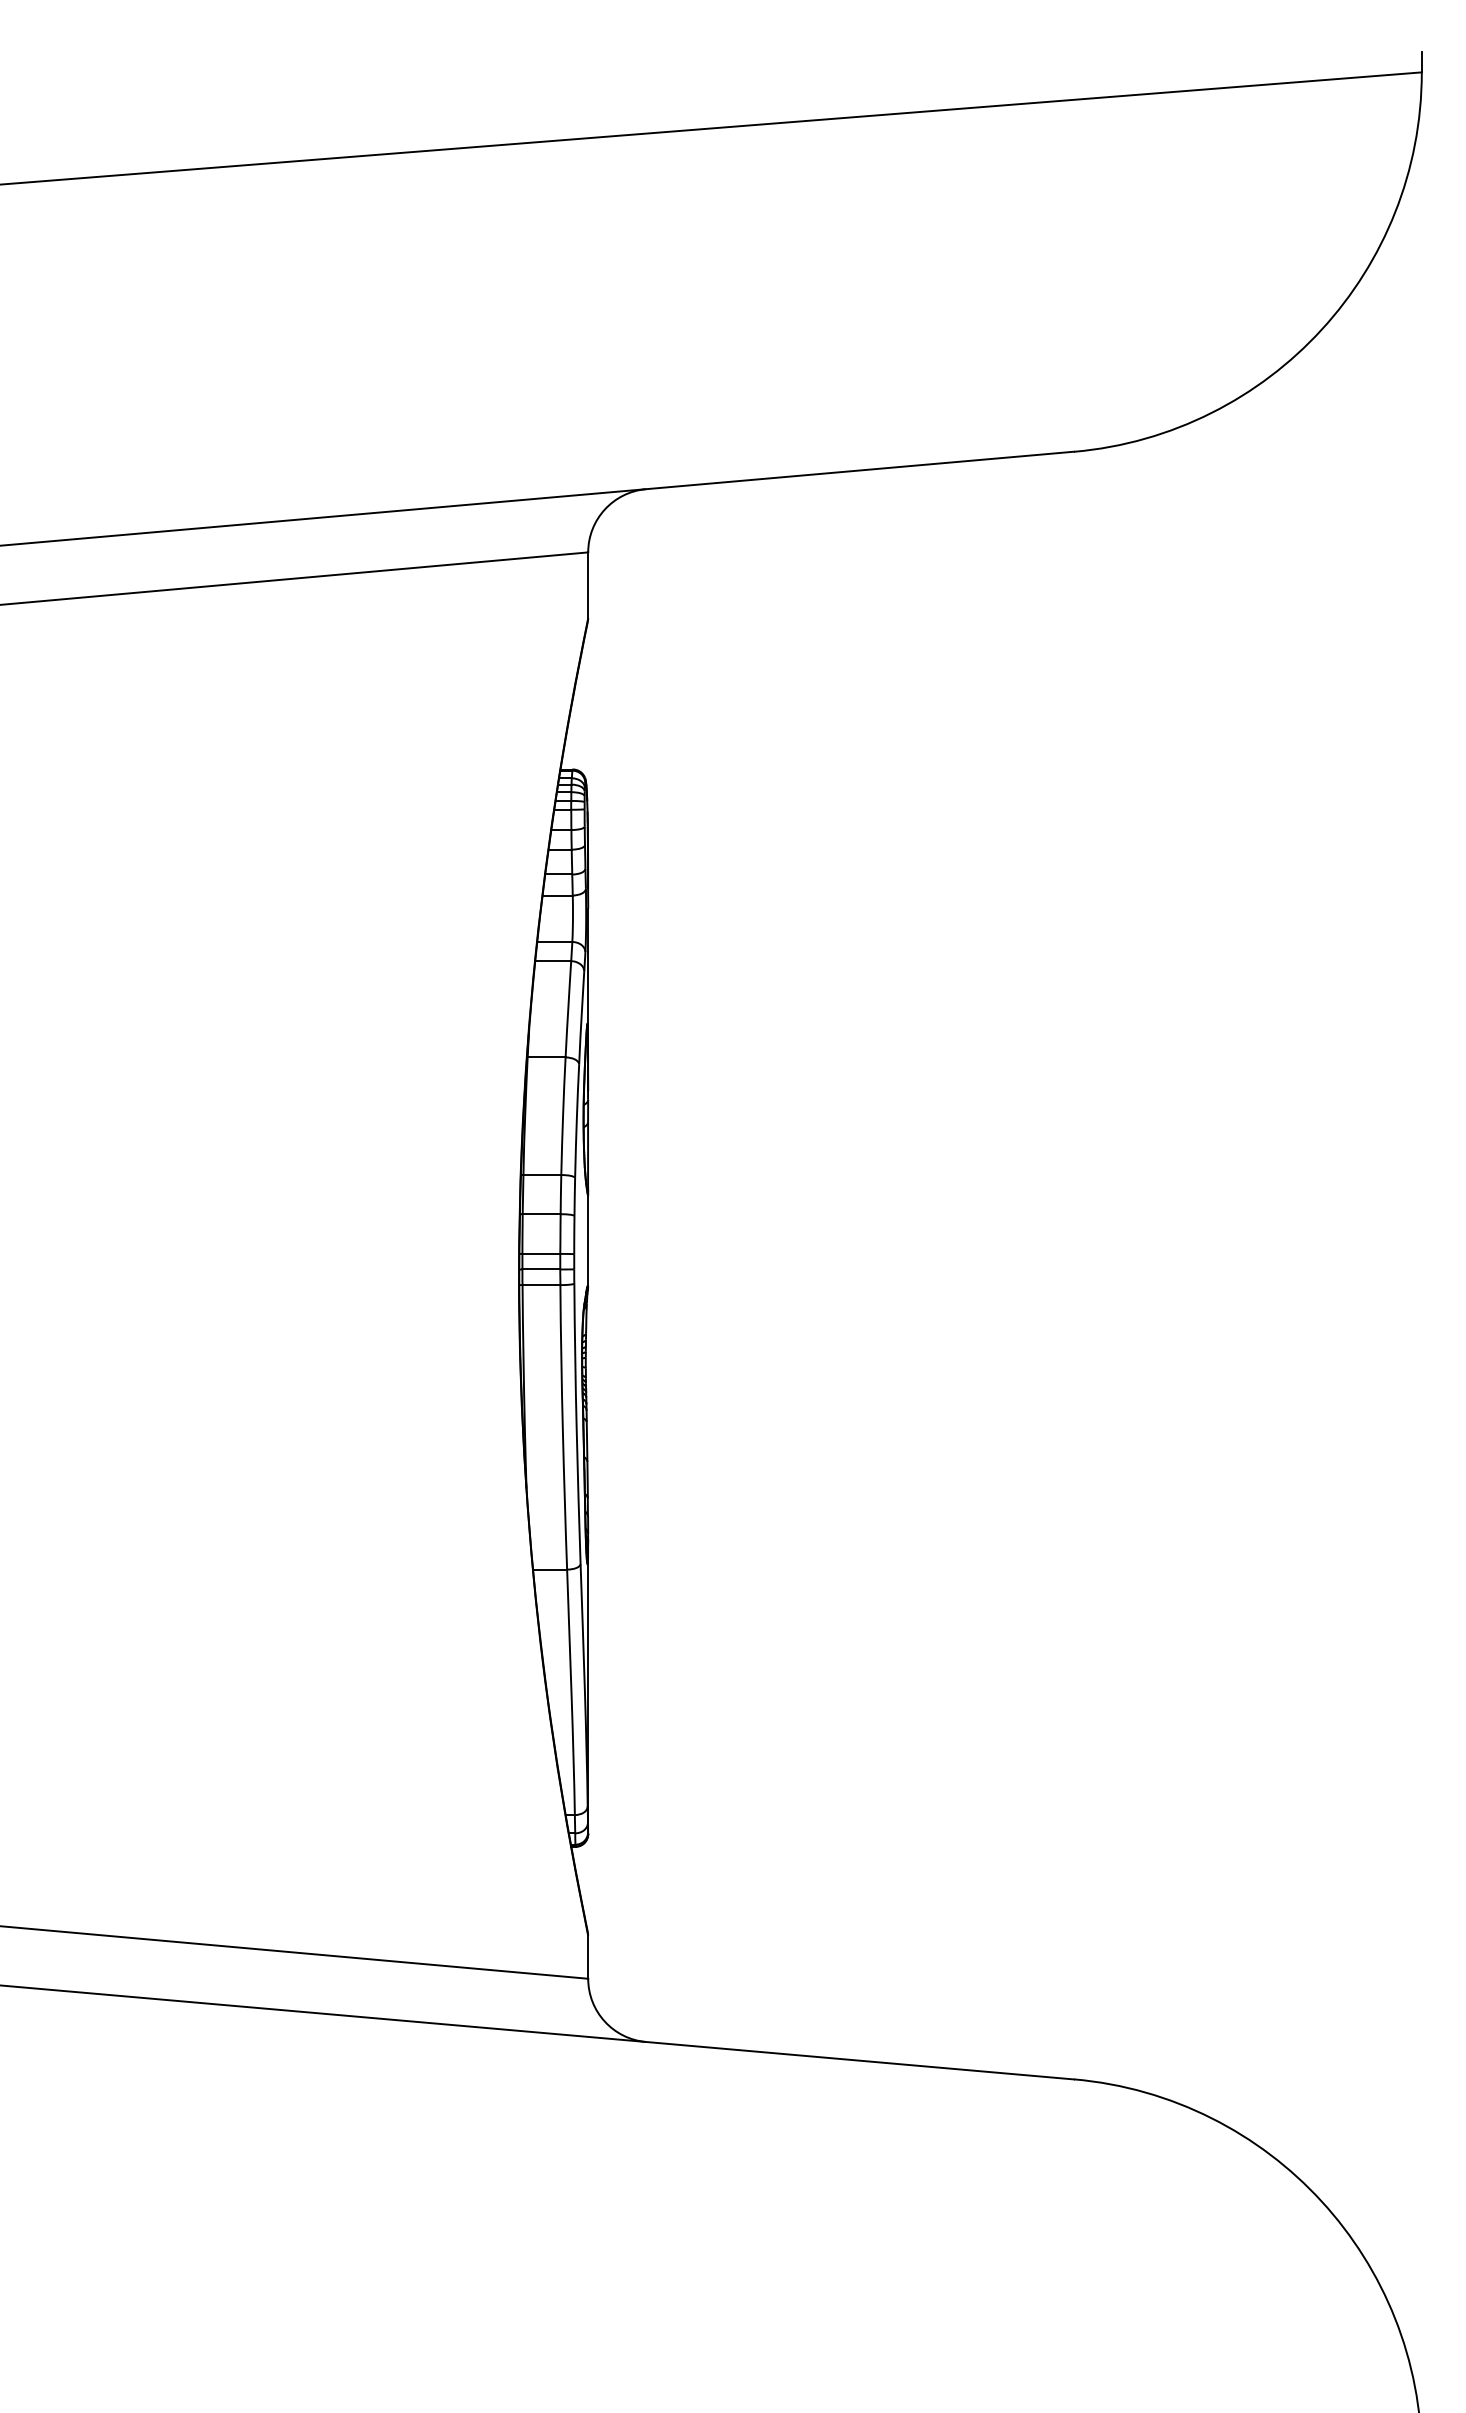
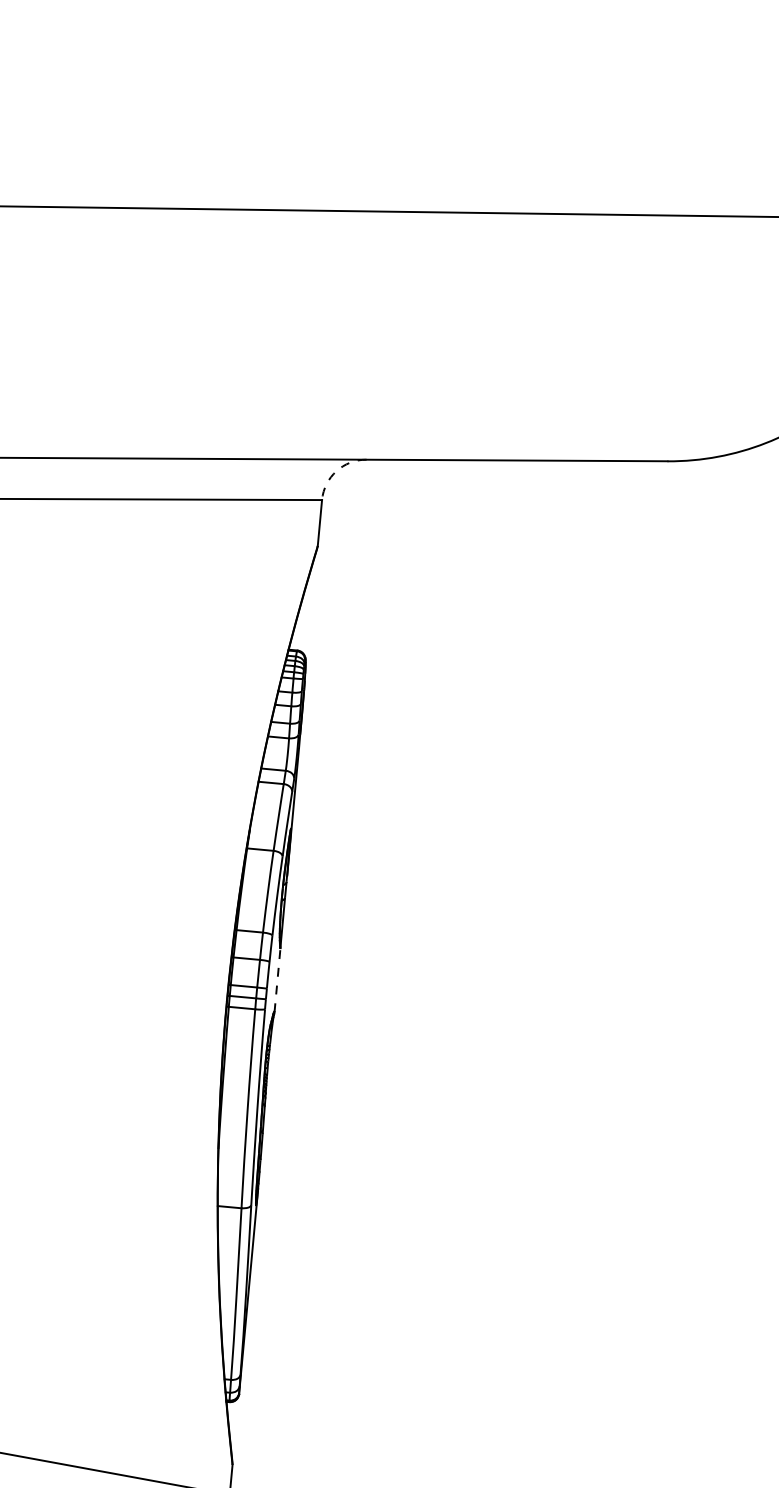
arc: (604, 509) -> (336, 471), solid -> dashed
line: (588, 1238) -> (277, 978), solid -> dashed

